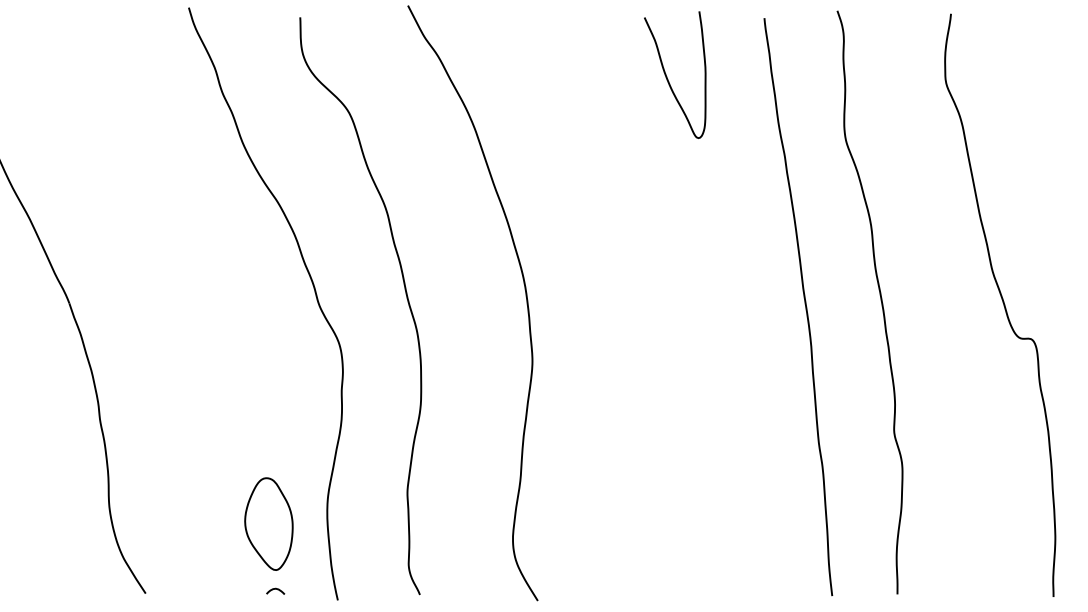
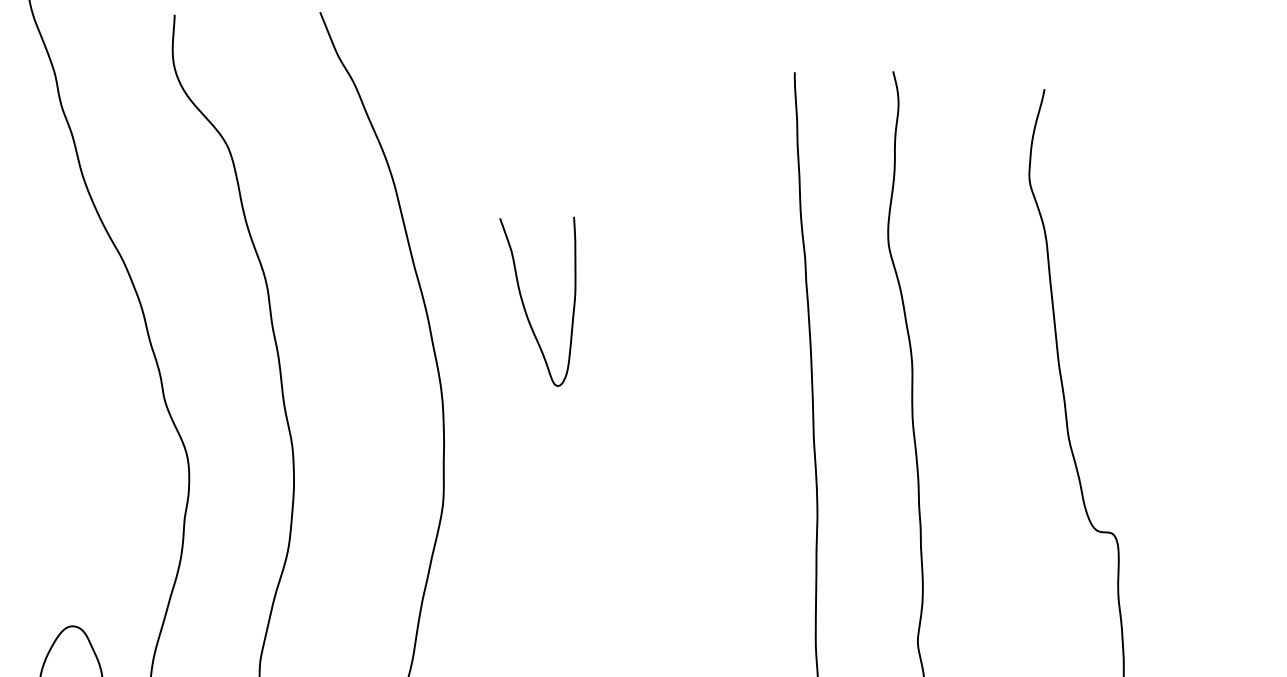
curve: (667, 76) -> (523, 299), moved

